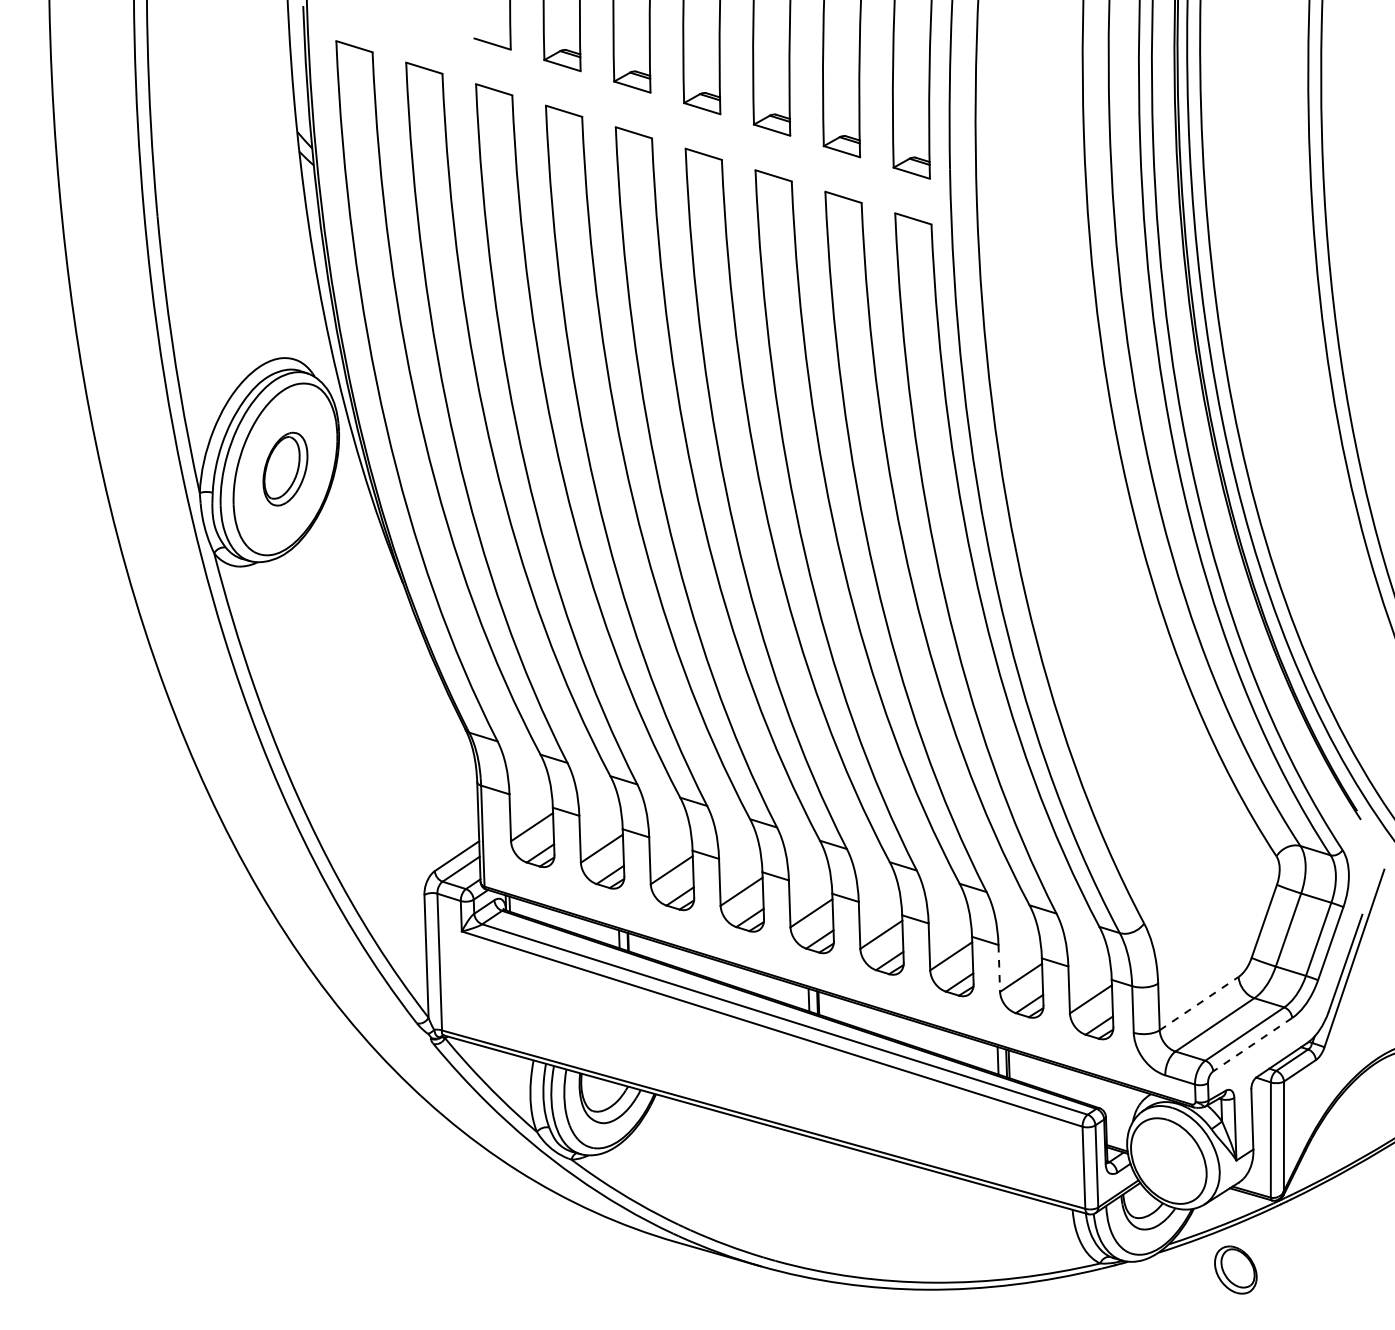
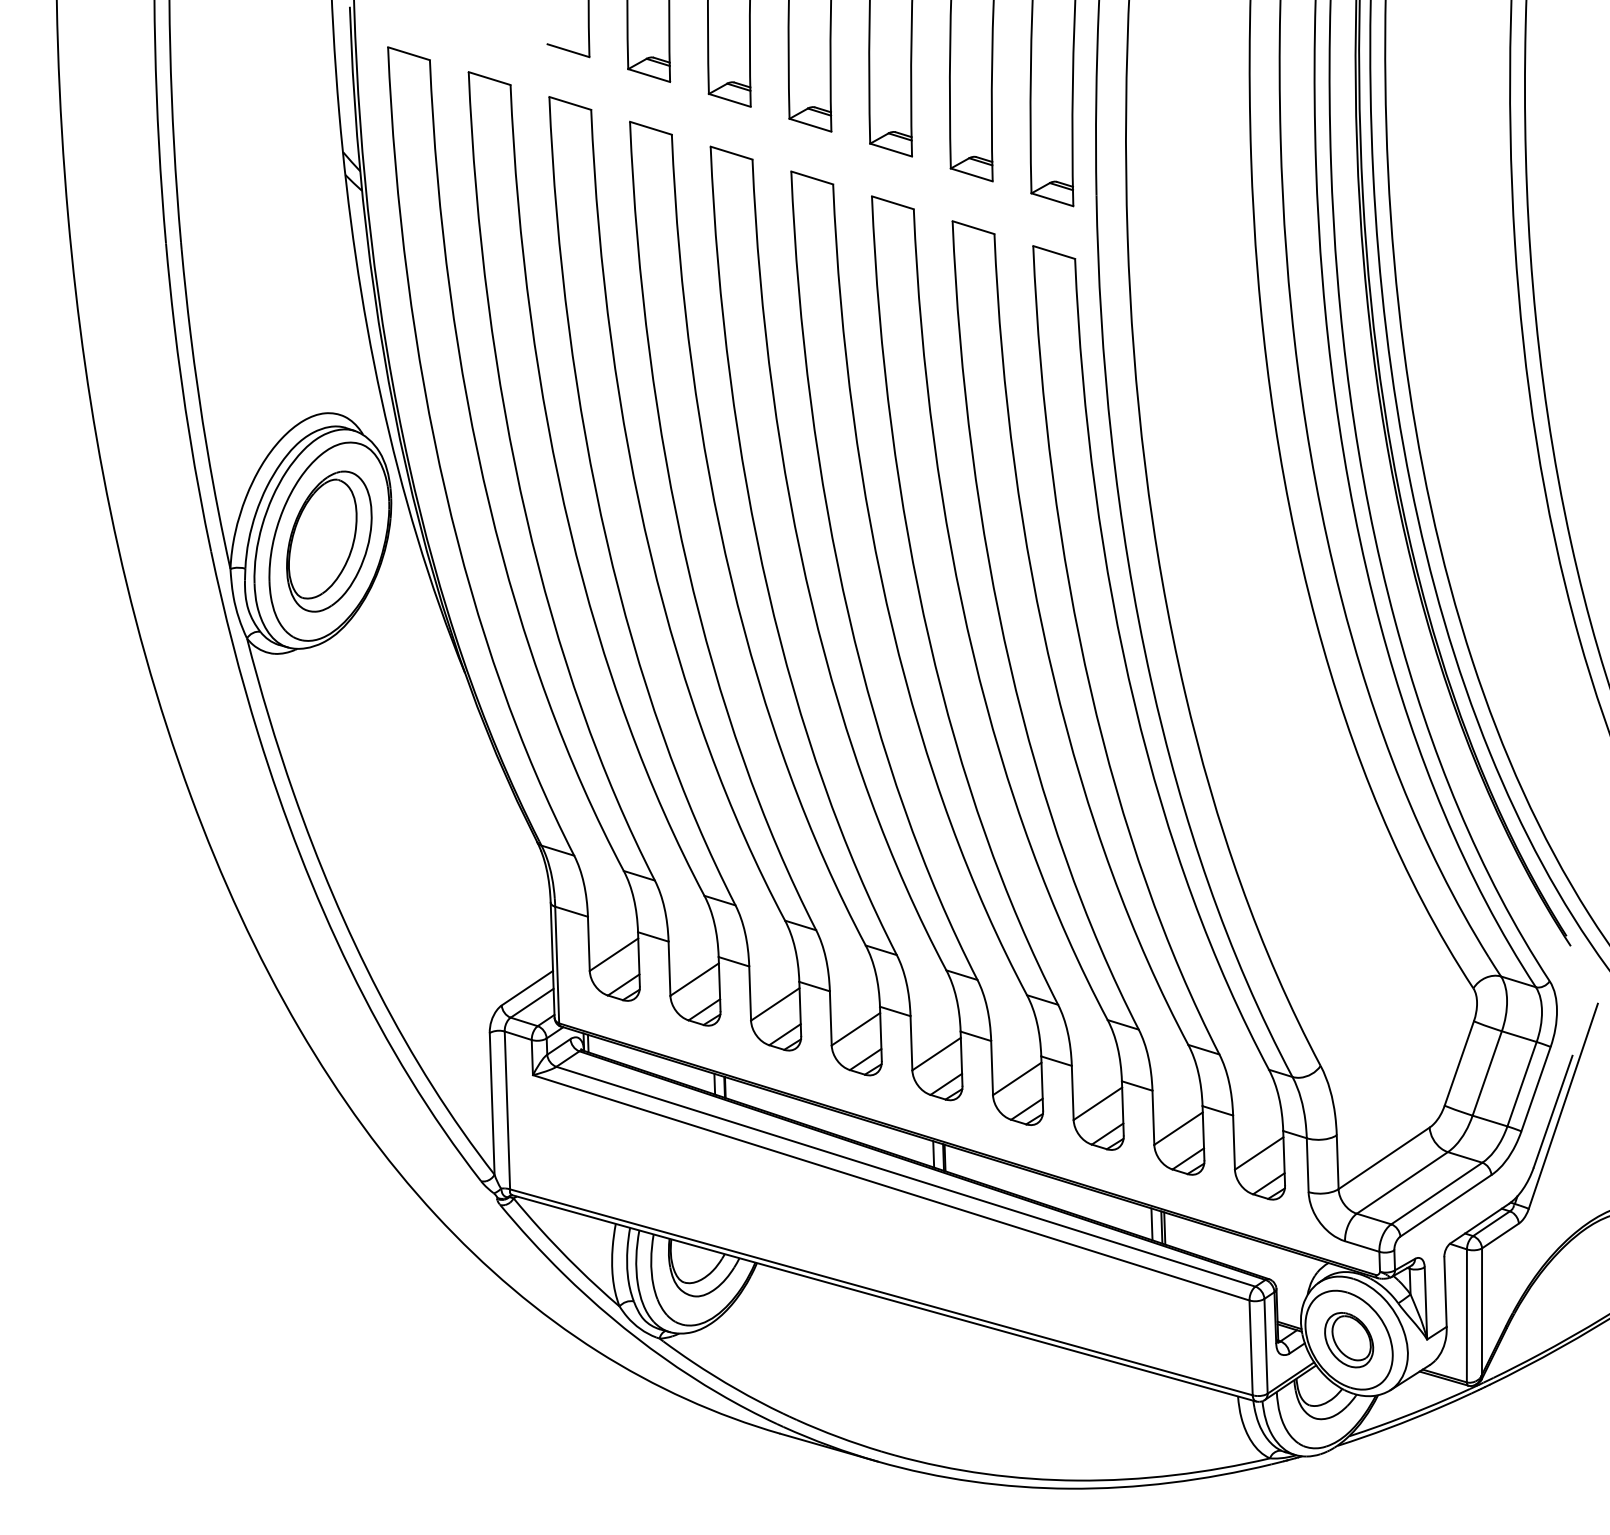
part: (285, 468) -> (329, 540), size x1.67
line: (999, 968) -> (1153, 1117), dashed -> solid
line: (1199, 1003) -> (1384, 1158), dashed -> solid
line: (1252, 1044) -> (1445, 1205), dashed -> solid
part: (1235, 1269) -> (1348, 1339), moved

